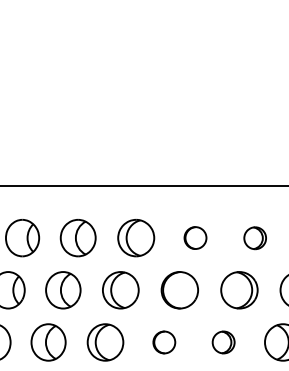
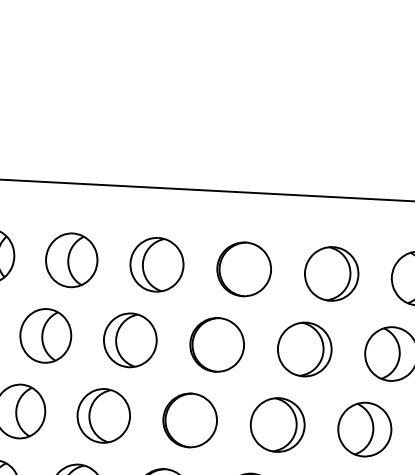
part: (195, 237) -> (244, 268), size x1.67
part: (255, 238) -> (332, 274), size x1.67
part: (164, 342) -> (190, 420), size x1.67
part: (223, 342) -> (277, 425), size x1.67

